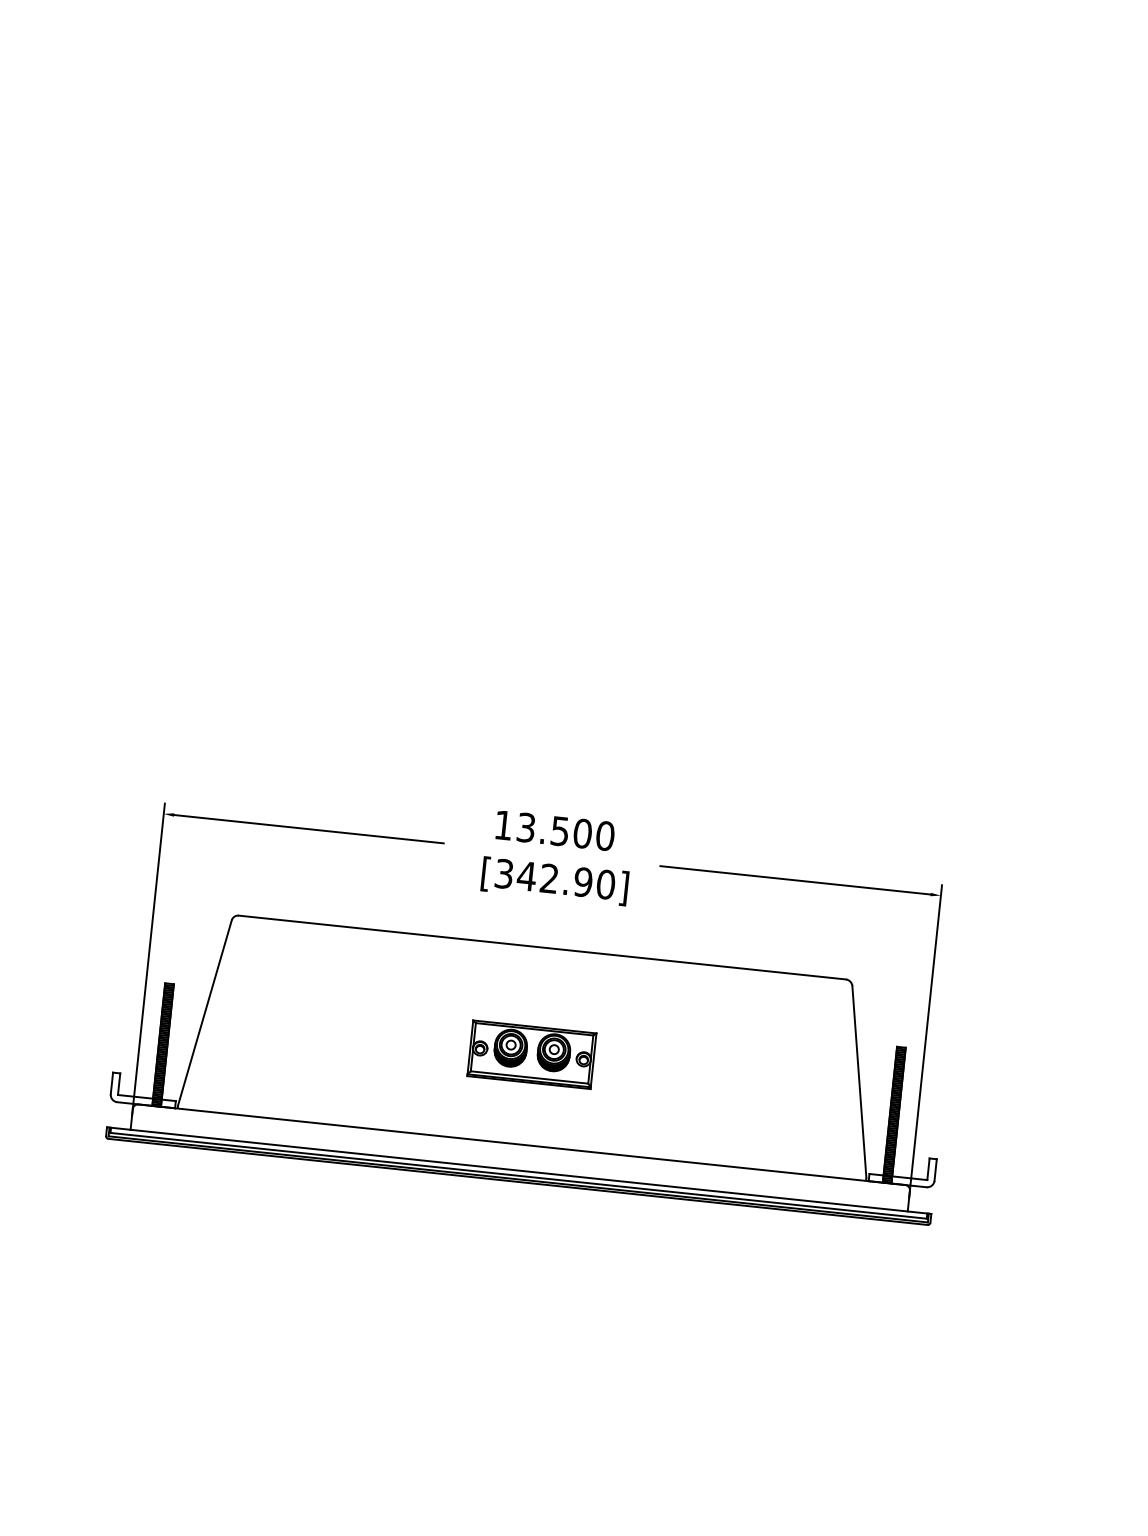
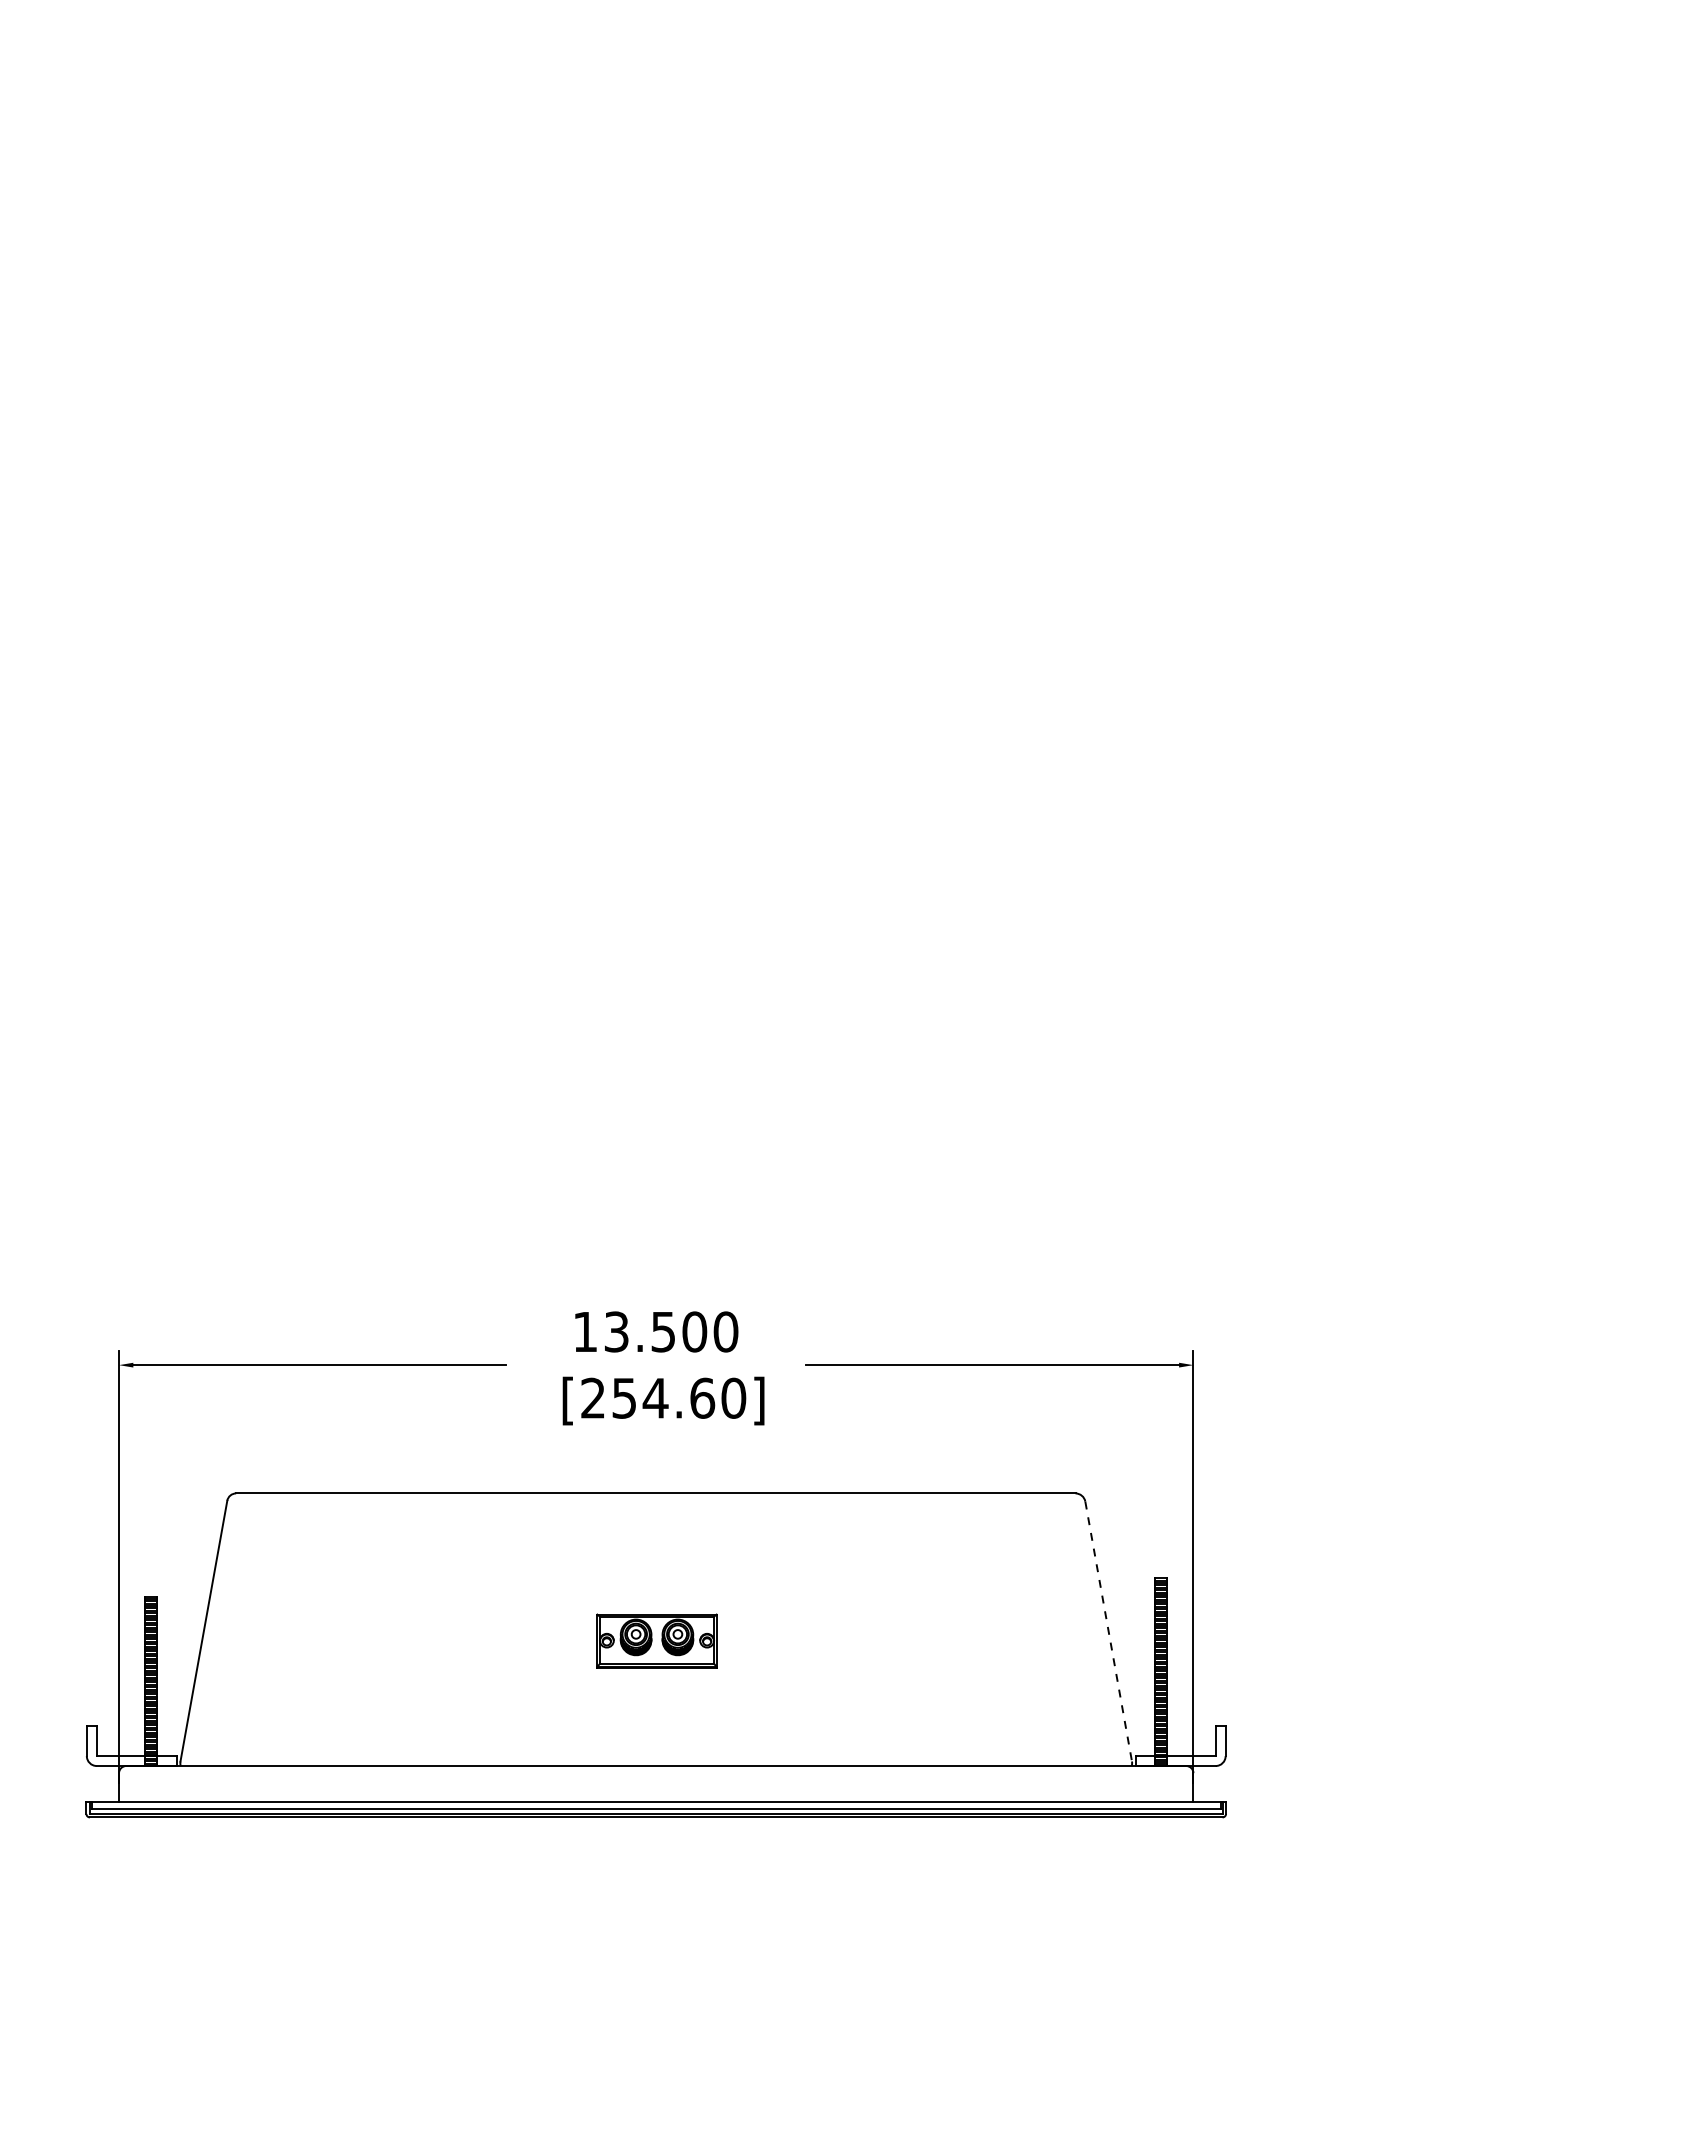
text: (544, 877) -> (648, 1397), [342.90] -> [254.60]
part: (531, 1054) -> (656, 1641), size x0.7
line: (859, 1082) -> (1108, 1632), solid -> dashed

